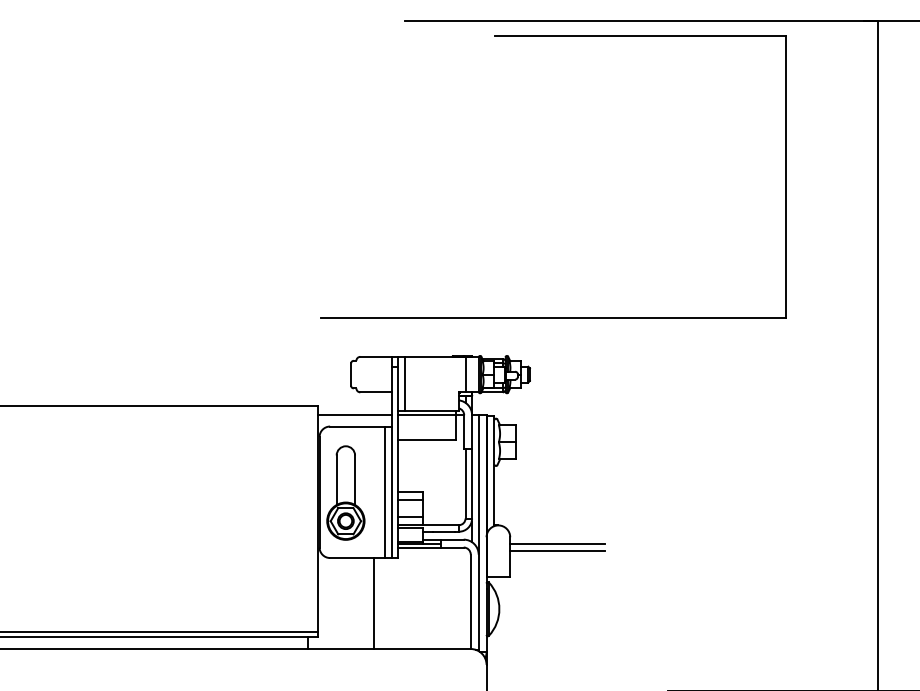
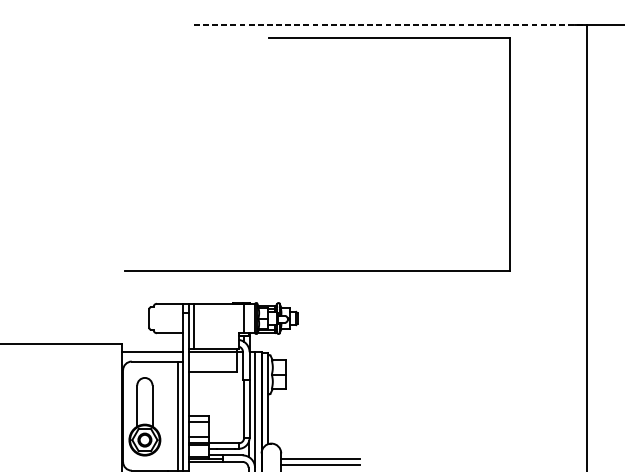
line: (641, 20) -> (390, 24), solid -> dashed

